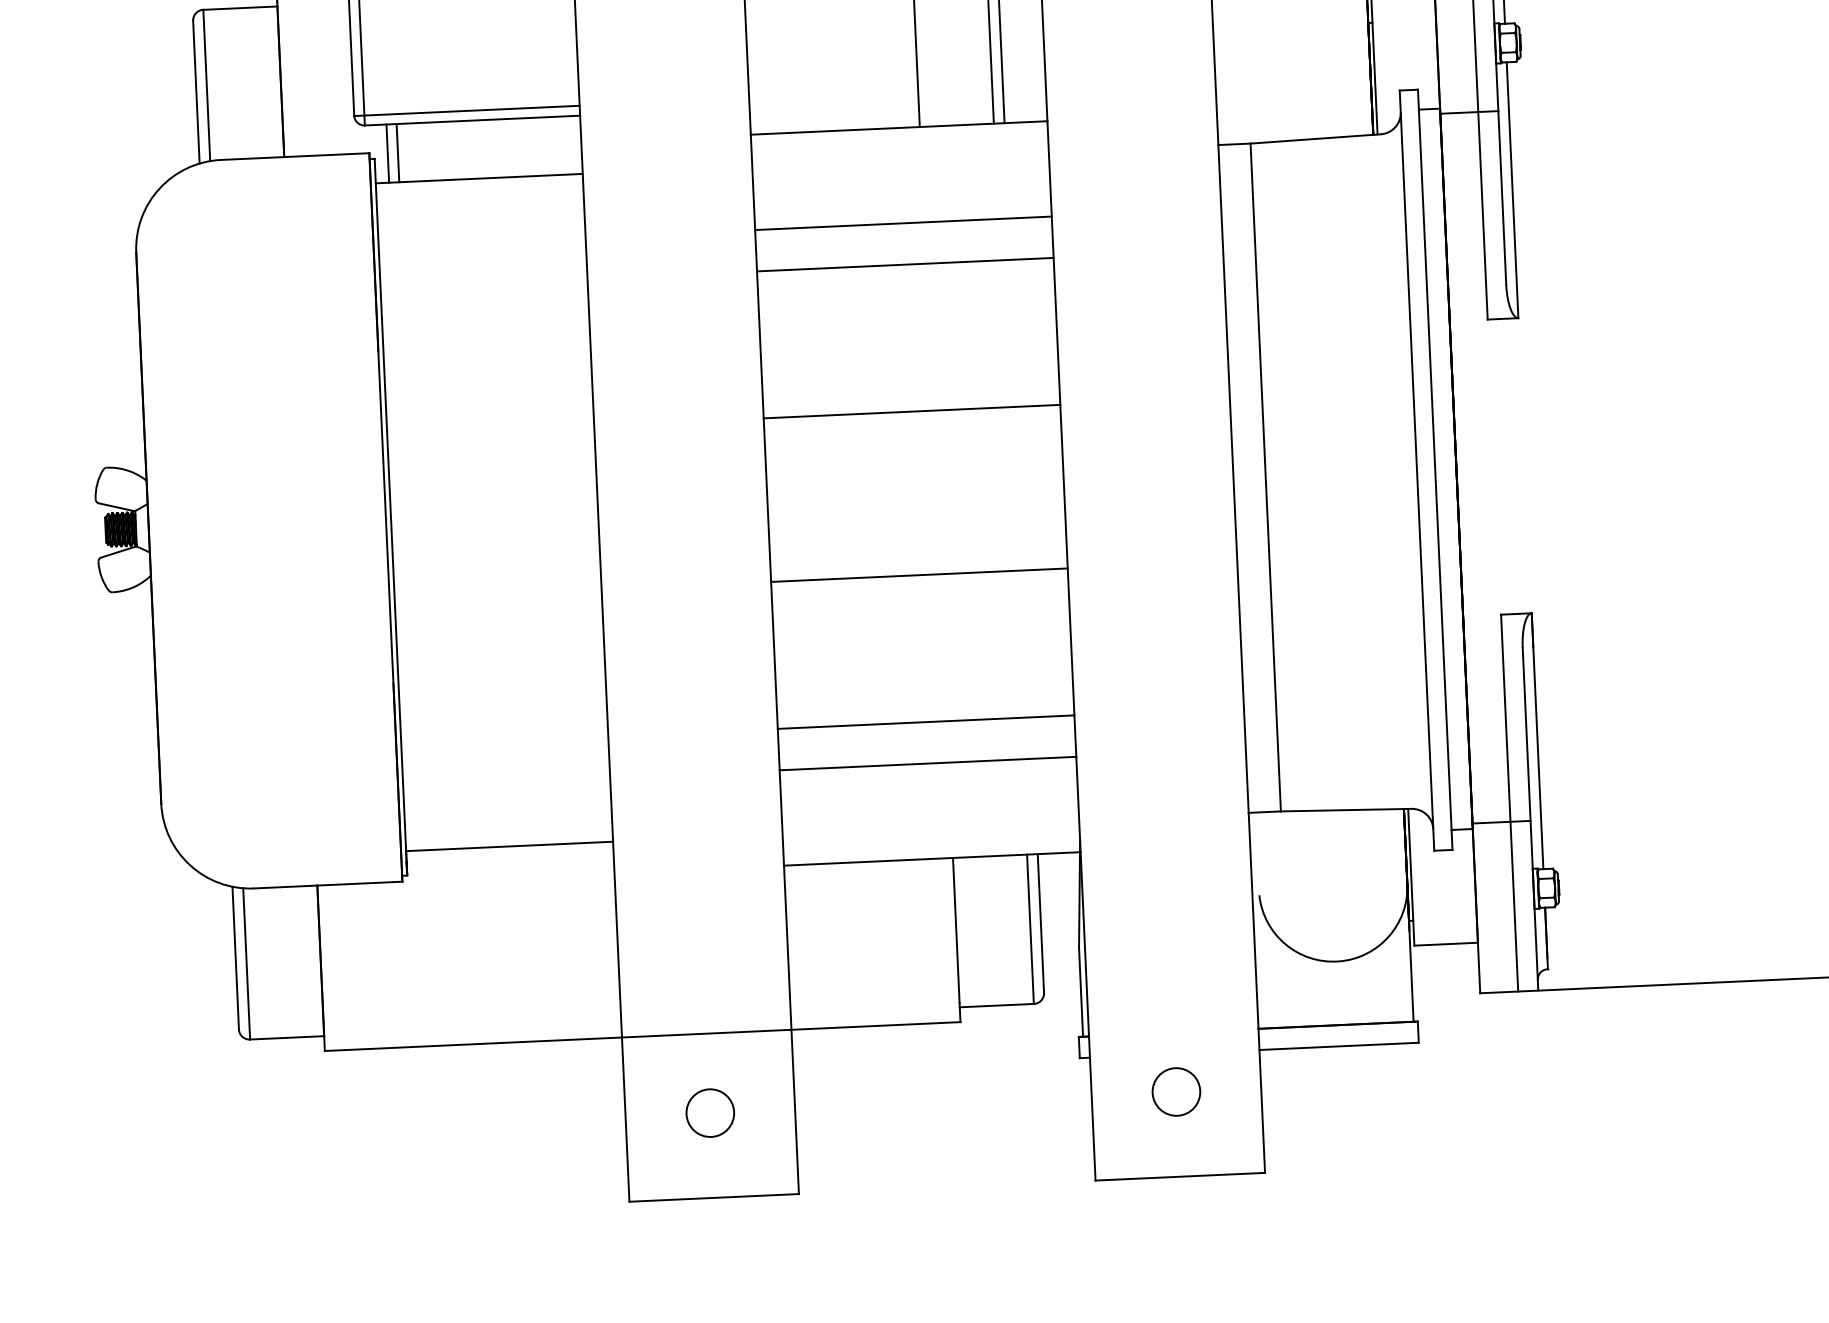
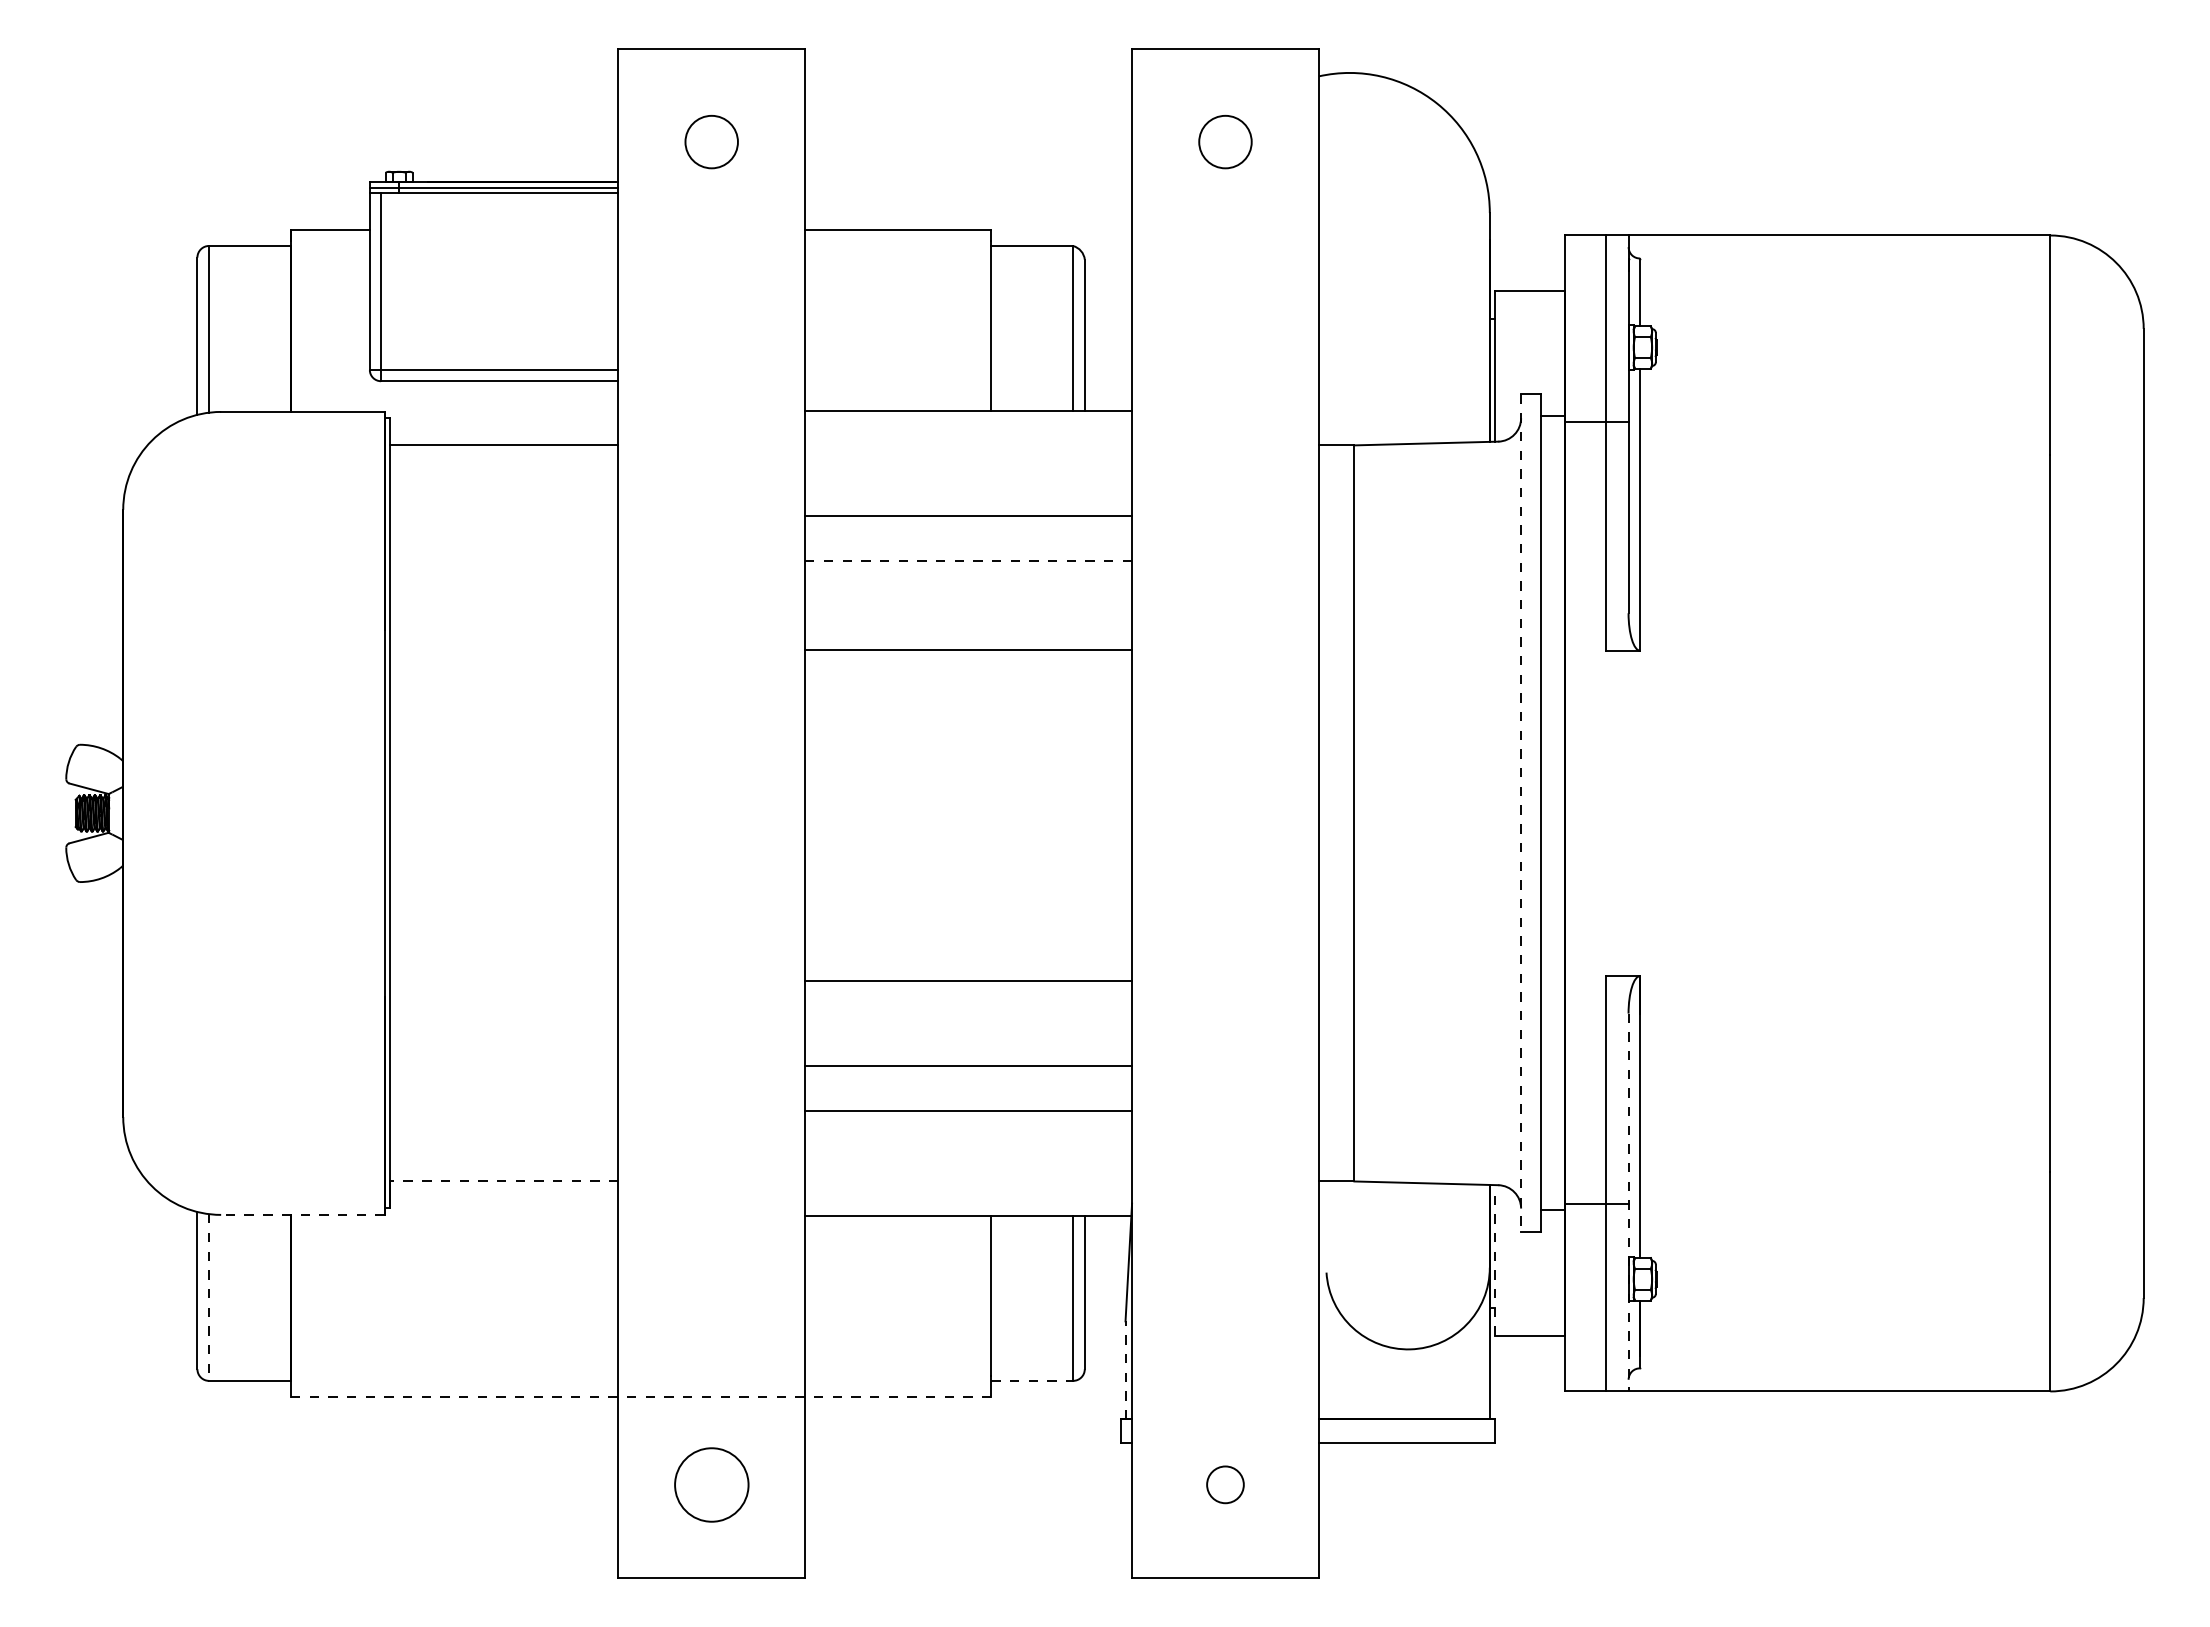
line: (387, 153) -> (404, 413), removed
line: (398, 153) -> (416, 413), removed
line: (906, 264) -> (969, 561), solid -> dashed
line: (911, 411) -> (968, 650), moved
line: (1417, 470) -> (1521, 813), solid -> dashed
line: (919, 575) -> (968, 980), moved
line: (1530, 819) -> (1628, 1202), solid -> dashed
line: (508, 846) -> (503, 1181), solid -> dashed
line: (1411, 876) -> (1494, 1259), solid -> dashed
line: (327, 884) -> (302, 1214), solid -> dashed
line: (247, 964) -> (209, 1298), solid -> dashed
line: (1080, 991) -> (1125, 1369), solid -> dashed
line: (997, 1005) -> (1032, 1380), solid -> dashed
line: (642, 1036) -> (640, 1397), solid -> dashed
circle: (1176, 1091) -> (1225, 1484), size x0.7
circle: (710, 1112) -> (711, 1484), size x1.4

